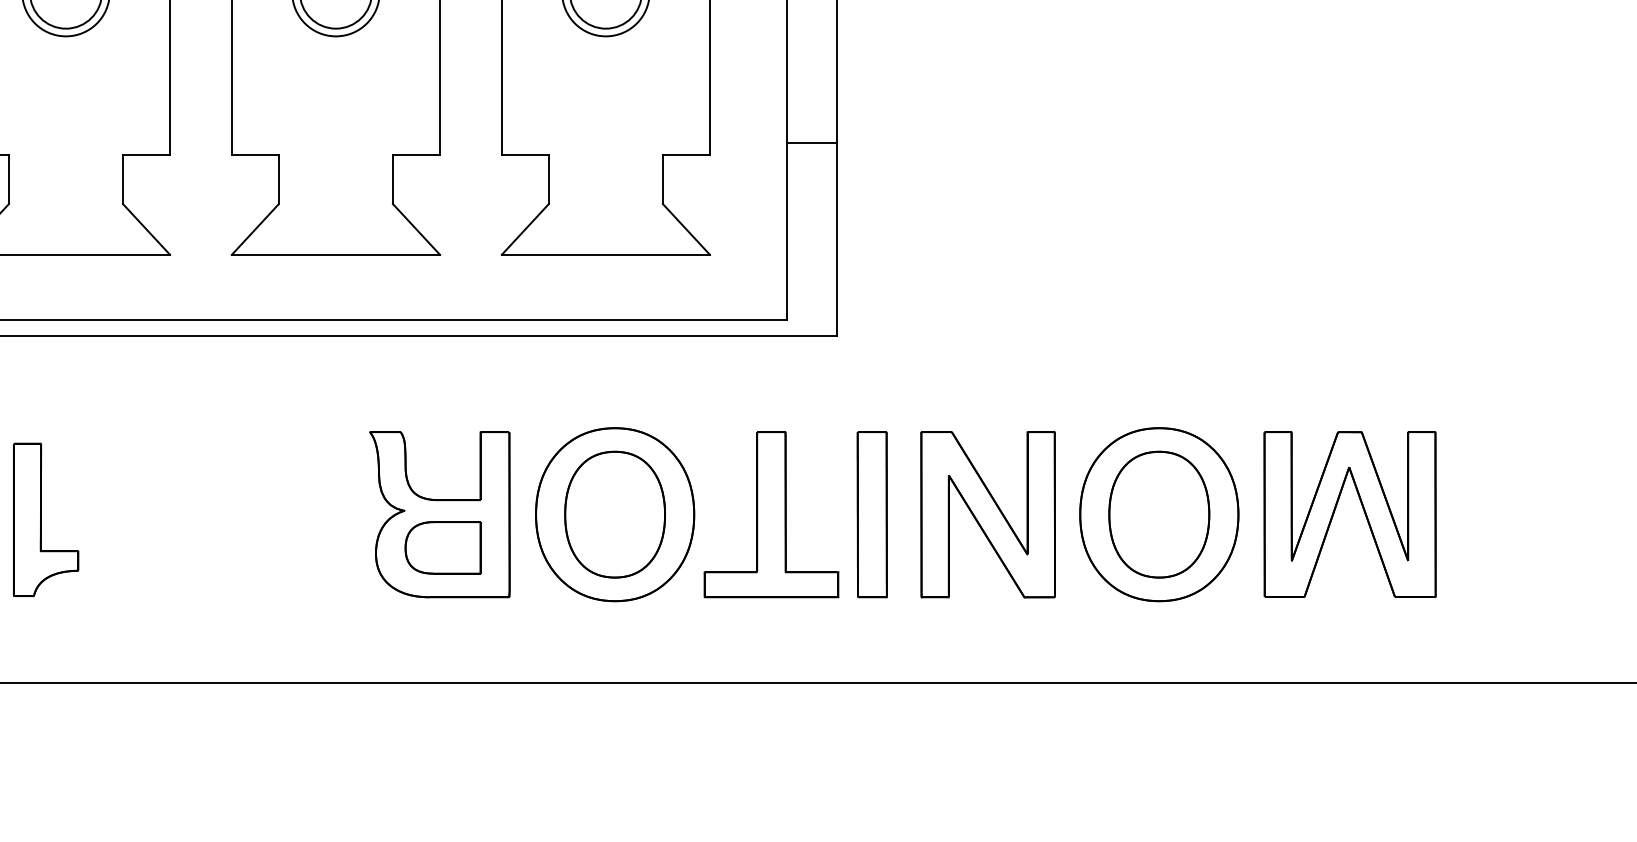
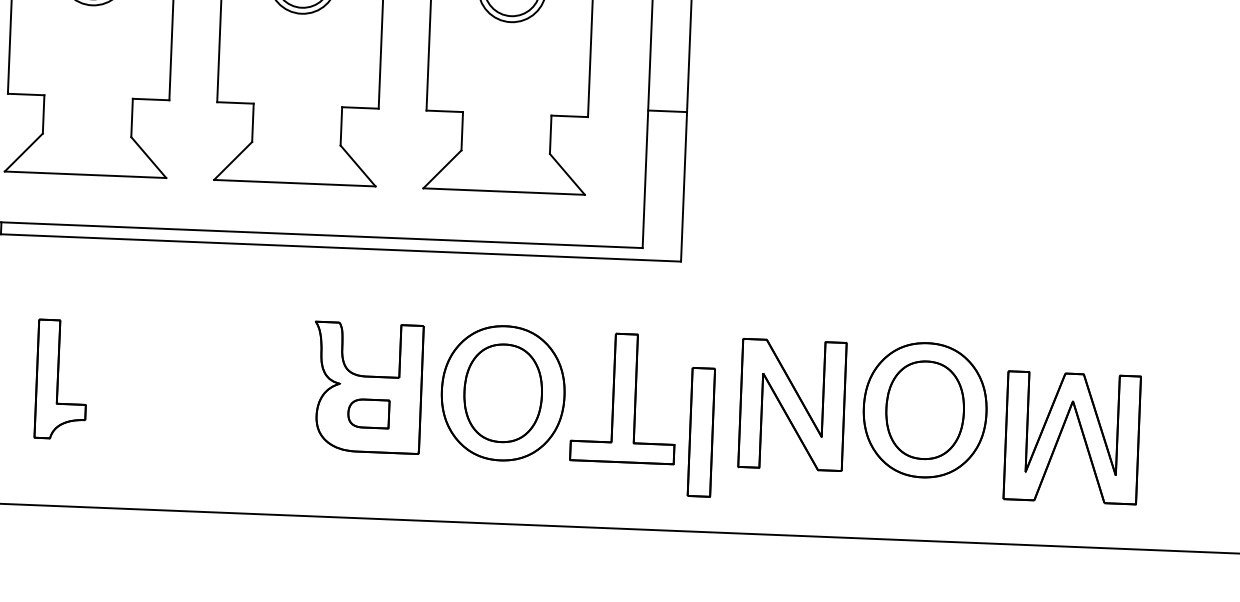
part: (1336, 508) -> (1061, 432), moved
part: (871, 514) -> (700, 432), moved
part: (442, 547) -> (368, 413), size x0.7

